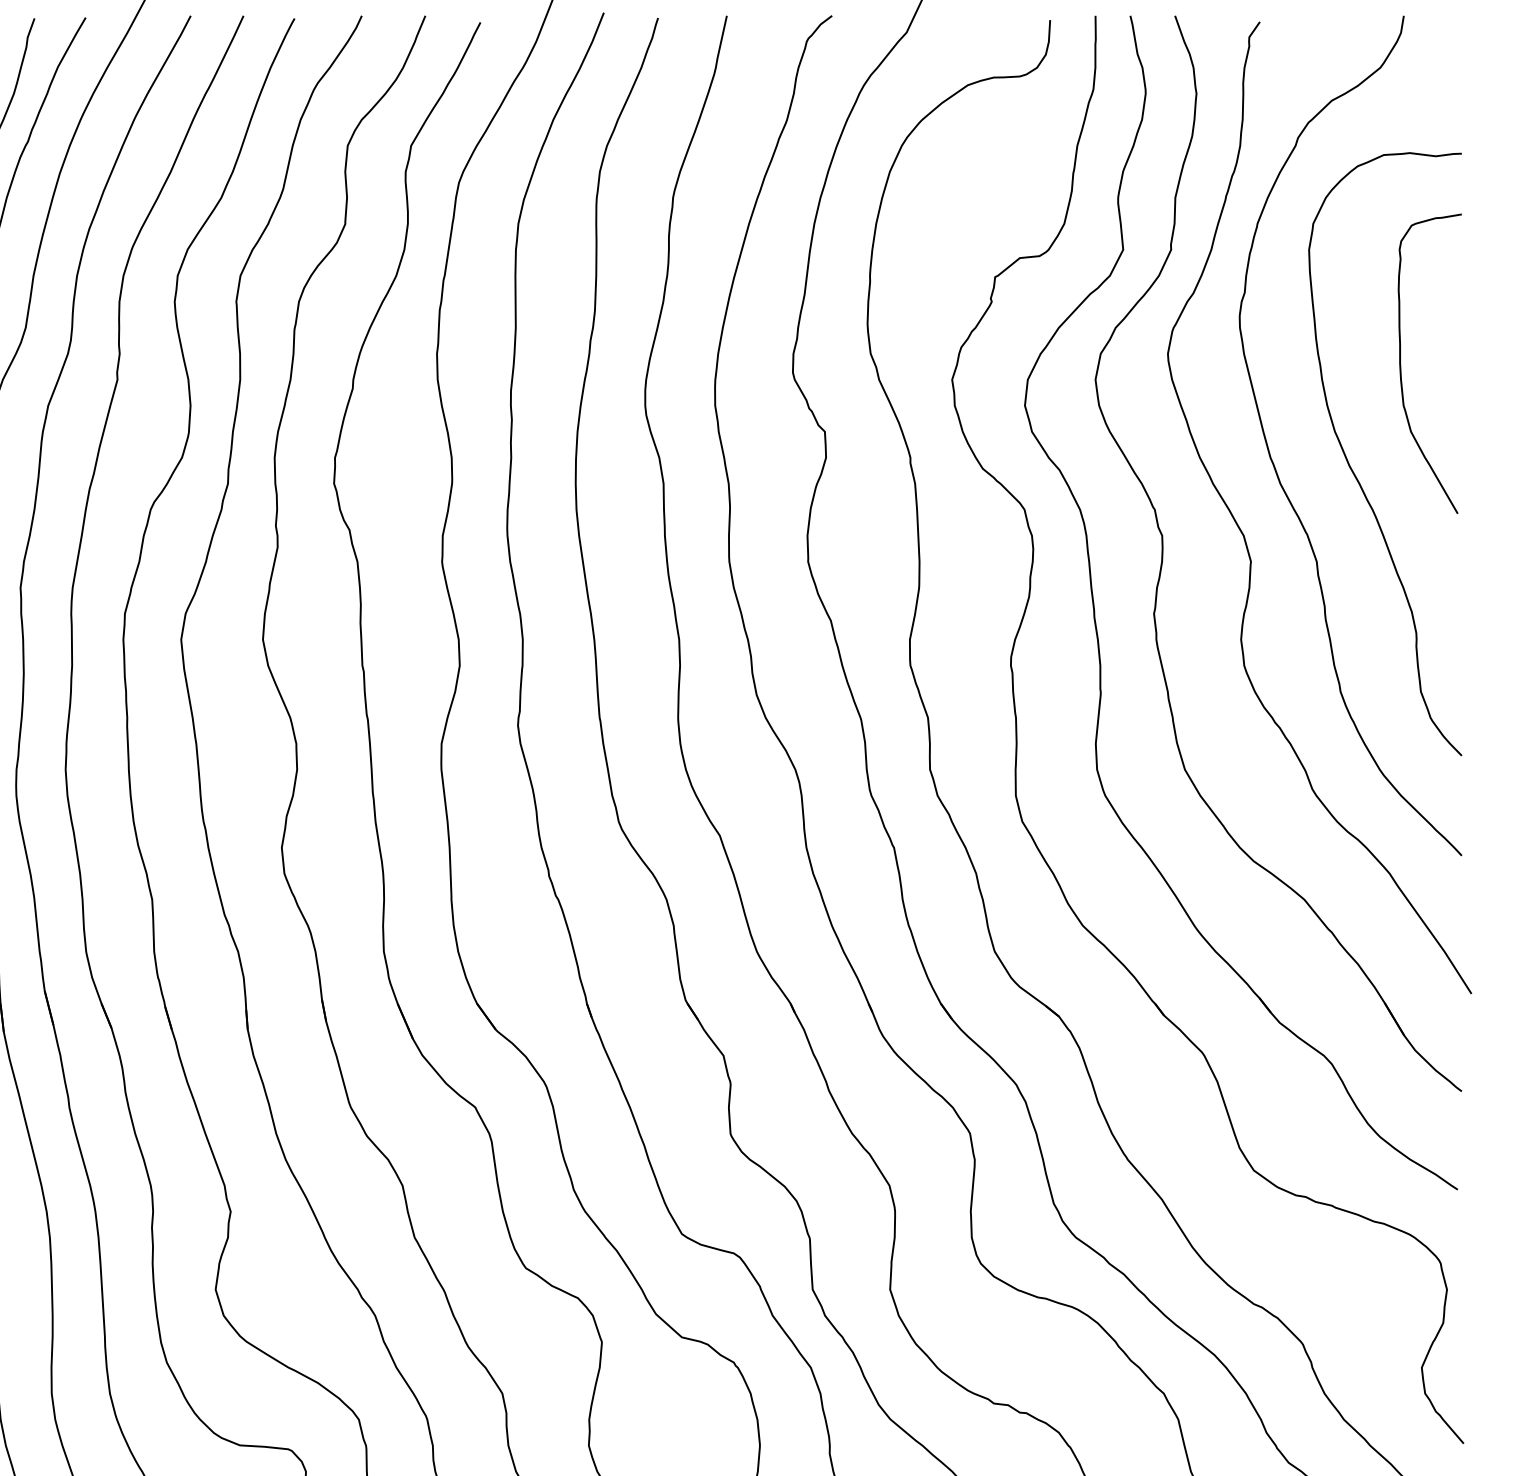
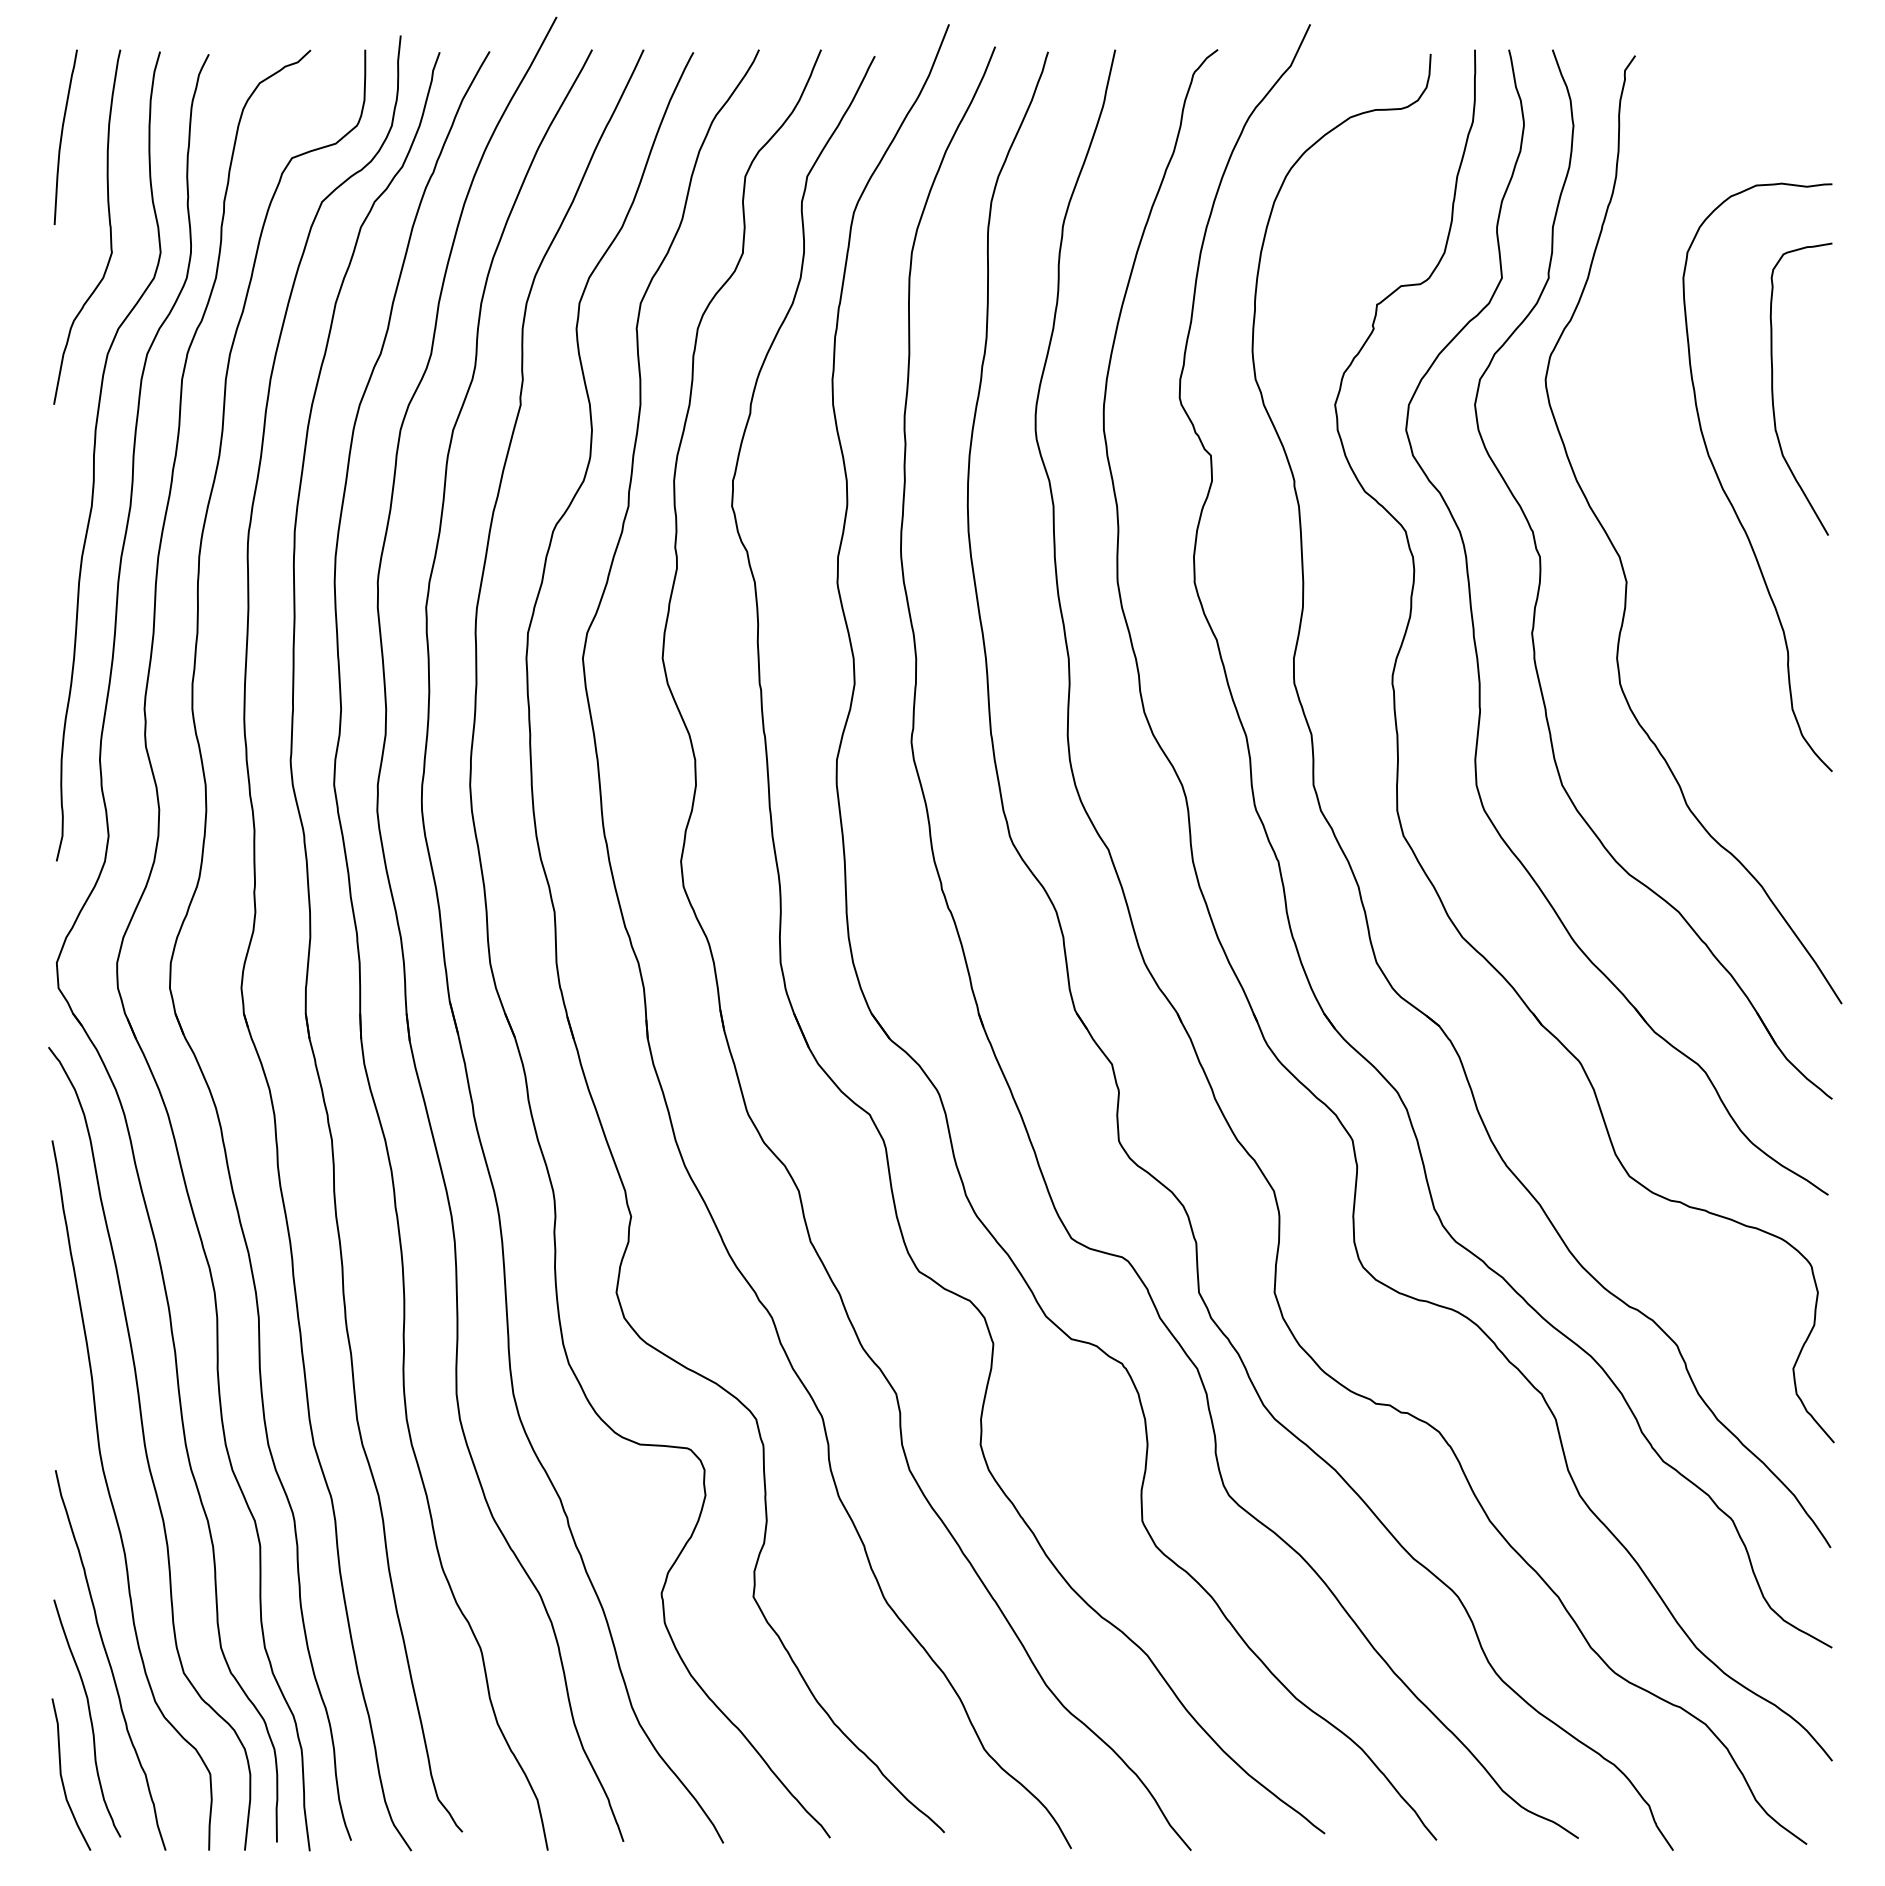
curve: (1274, 463) -> (1649, 486), removed

